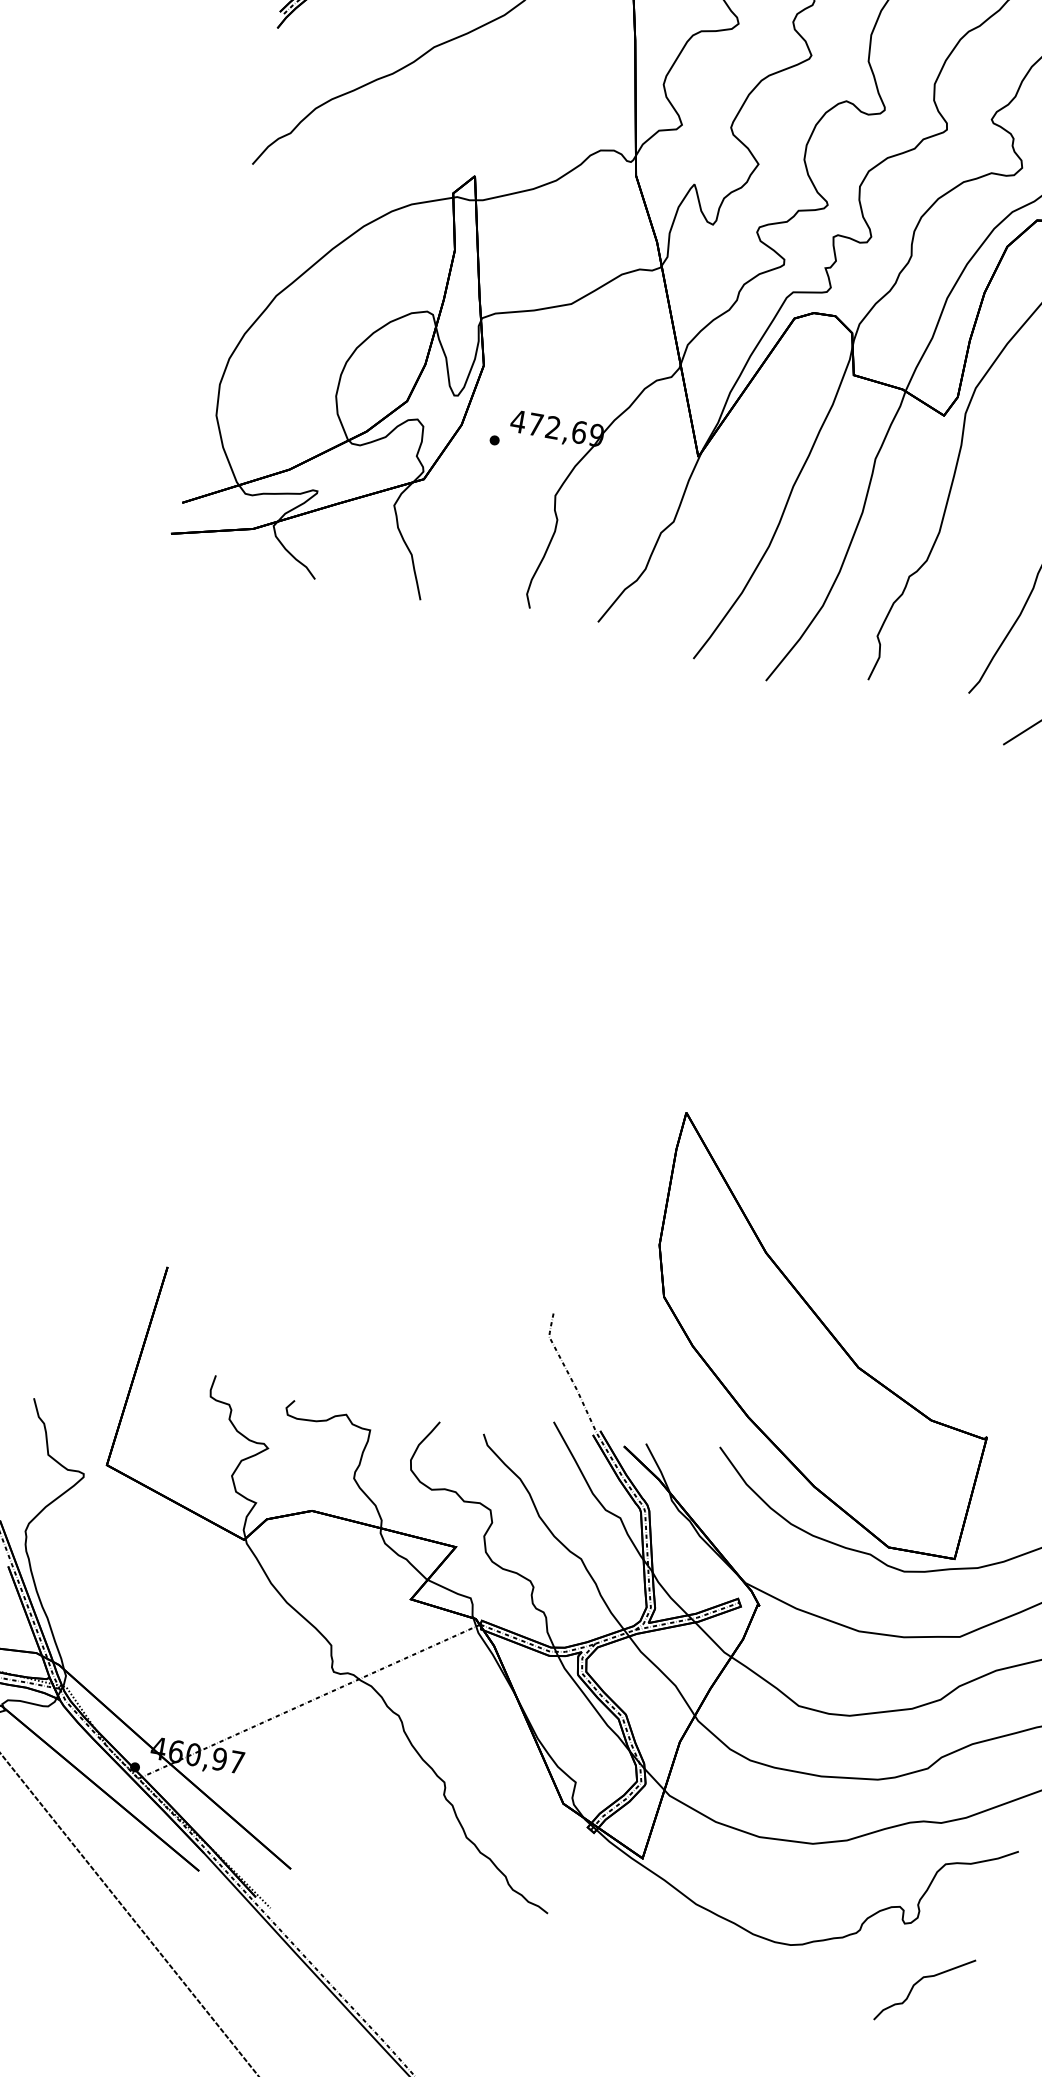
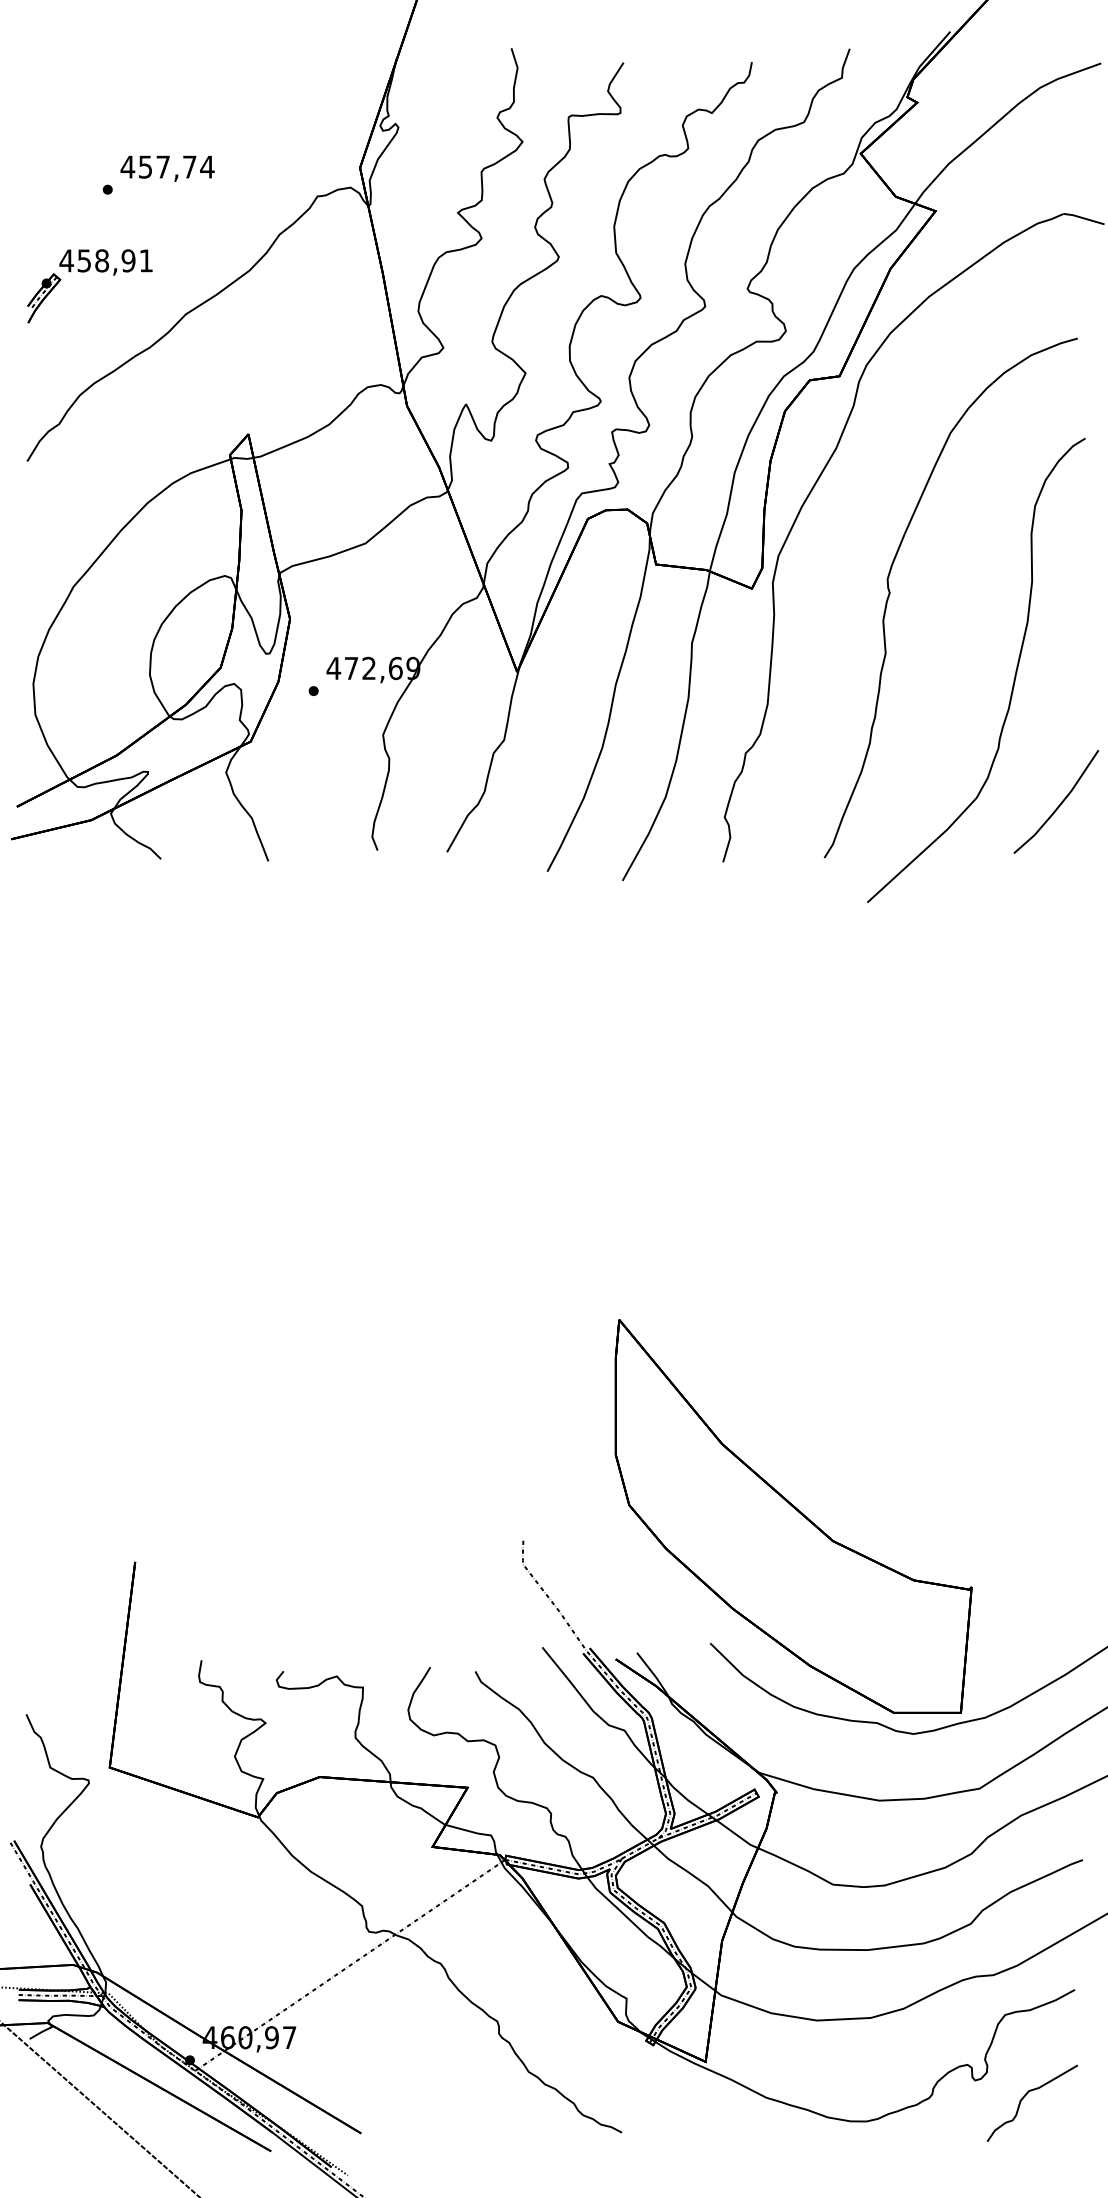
curve: (919, 1981) -> (1025, 2096), moved

